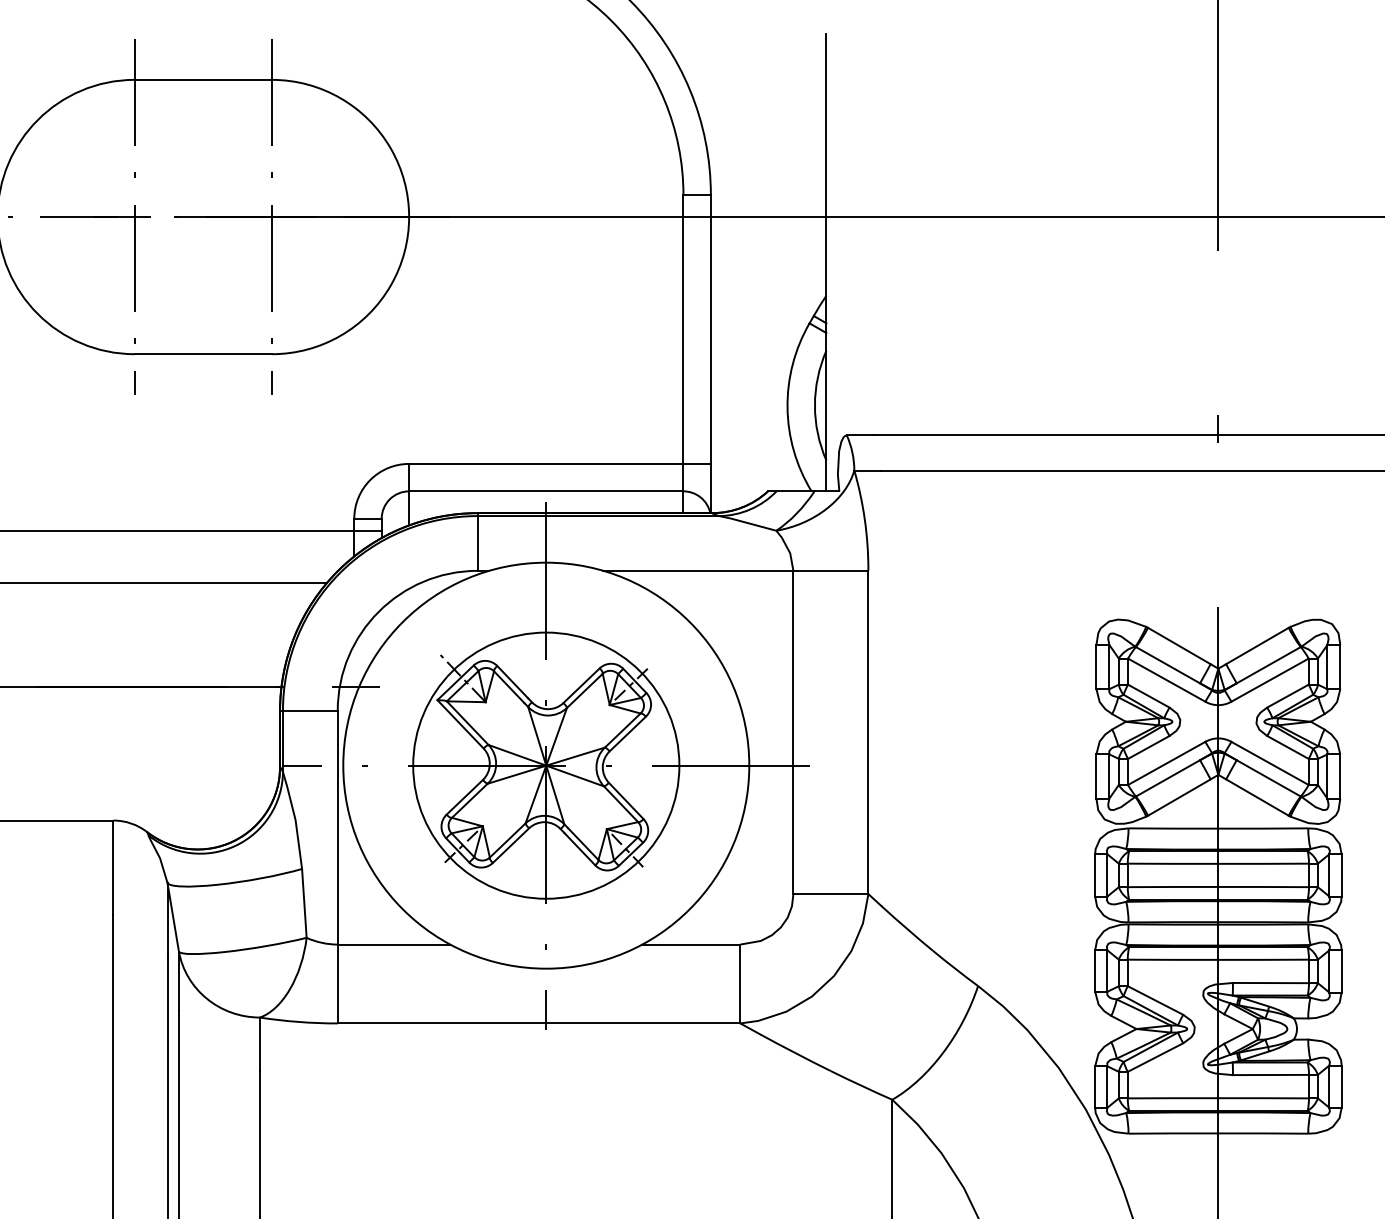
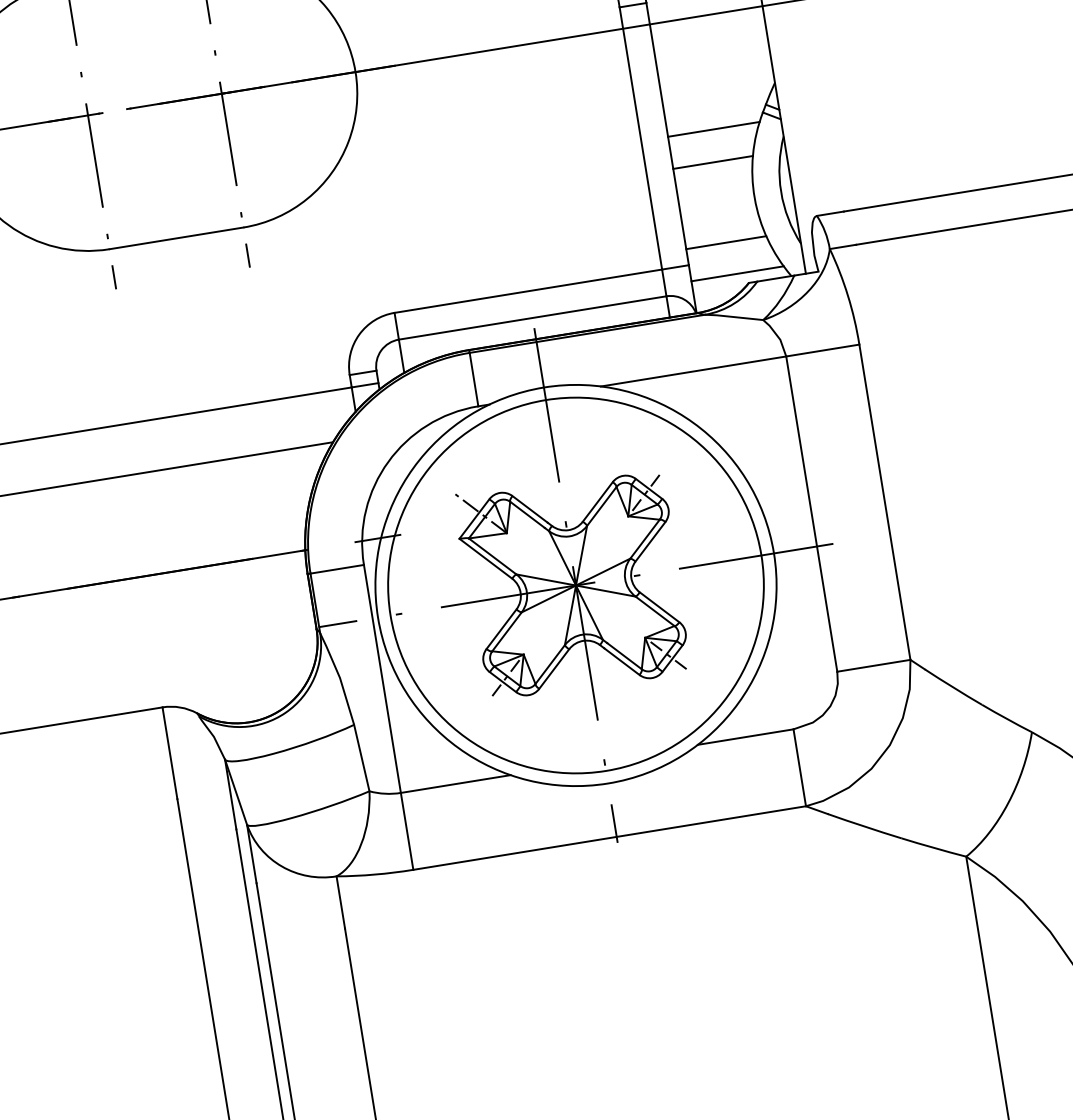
line: (757, 332) -> (713, 129), added
line: (751, 365) -> (712, 162), added
line: (751, 447) -> (725, 242), added
line: (757, 480) -> (736, 274), added
circle: (546, 765) -> (576, 585), size x1.43

